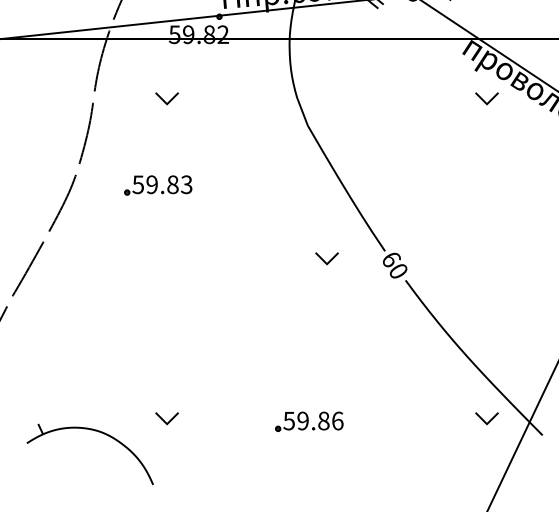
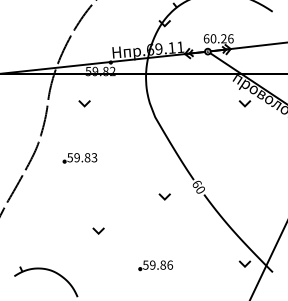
part: (156, 186) -> (79, 158), moved
line: (324, 258) -> (163, 196), moved
line: (164, 419) -> (97, 231), moved

